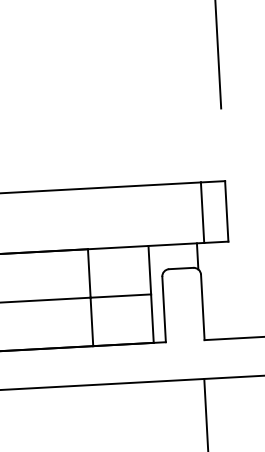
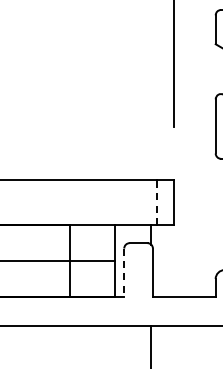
line: (202, 212) -> (156, 202), solid -> dashed
line: (164, 310) -> (124, 273), solid -> dashed

